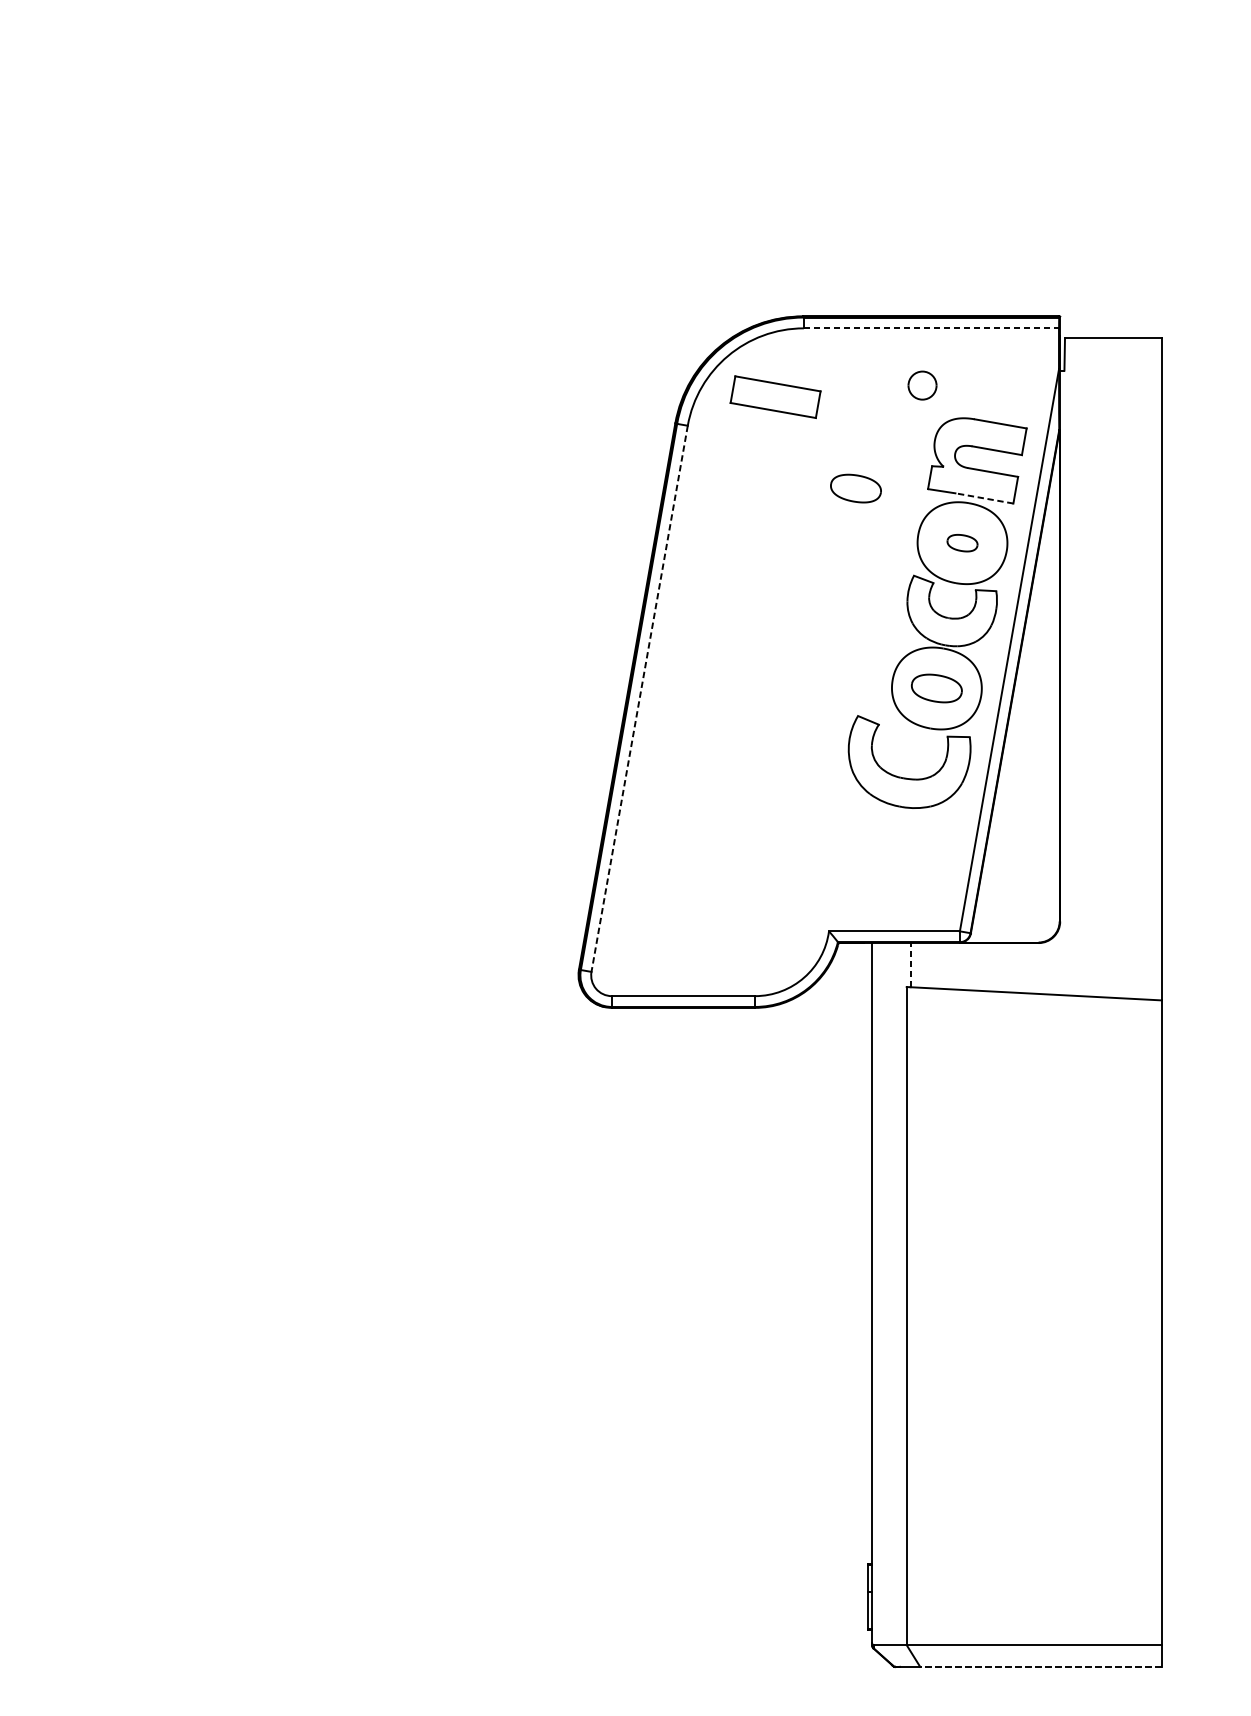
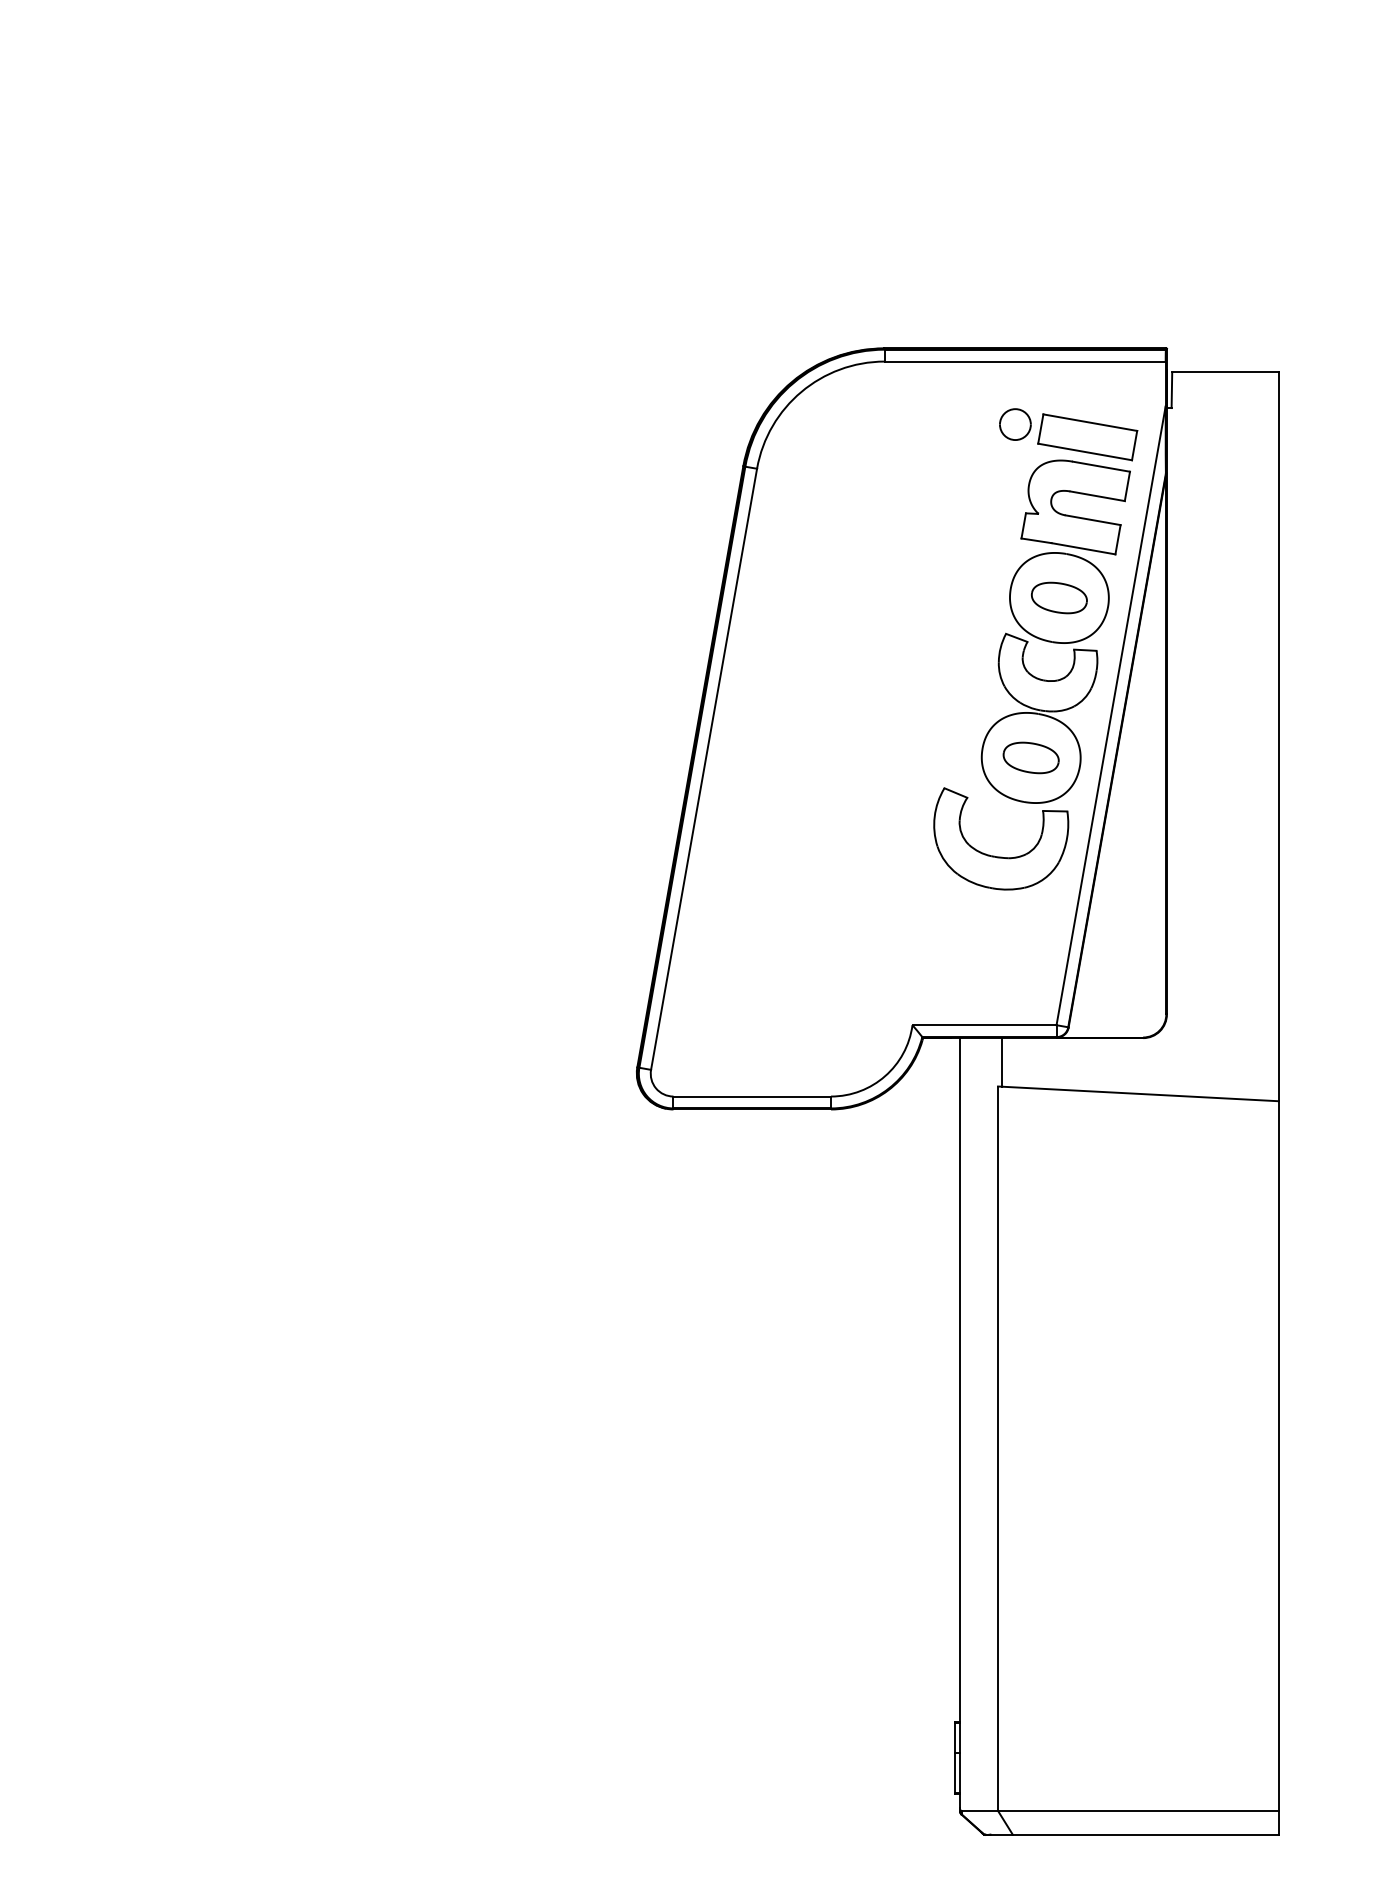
line: (931, 328) -> (1025, 361), dashed -> solid
part: (775, 397) -> (1087, 437), moved
part: (855, 488) -> (941, 537), removed
line: (984, 498) -> (1083, 548), dashed -> solid
part: (962, 542) -> (1059, 597), size x1.67
line: (639, 698) -> (703, 769), dashed -> solid
line: (910, 964) -> (1002, 1061), dashed -> solid
line: (1040, 1666) -> (1145, 1834), dashed -> solid

